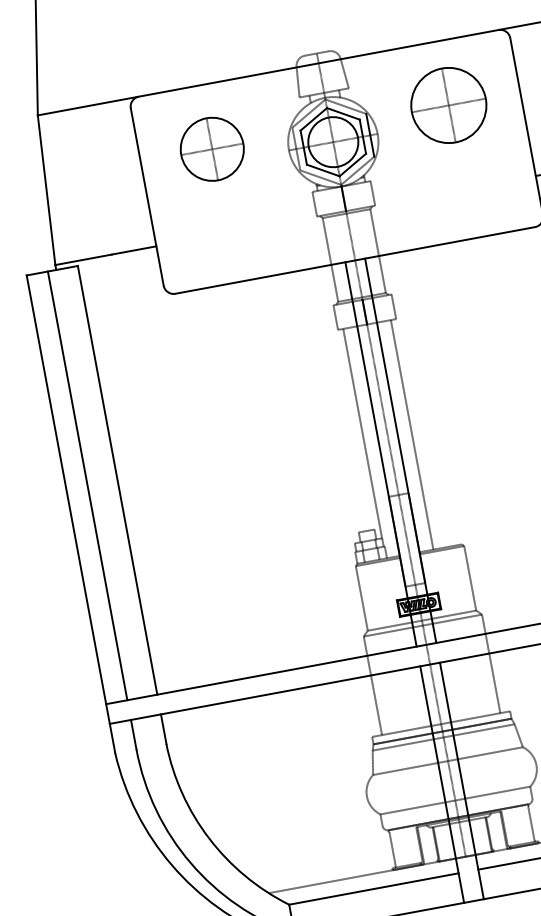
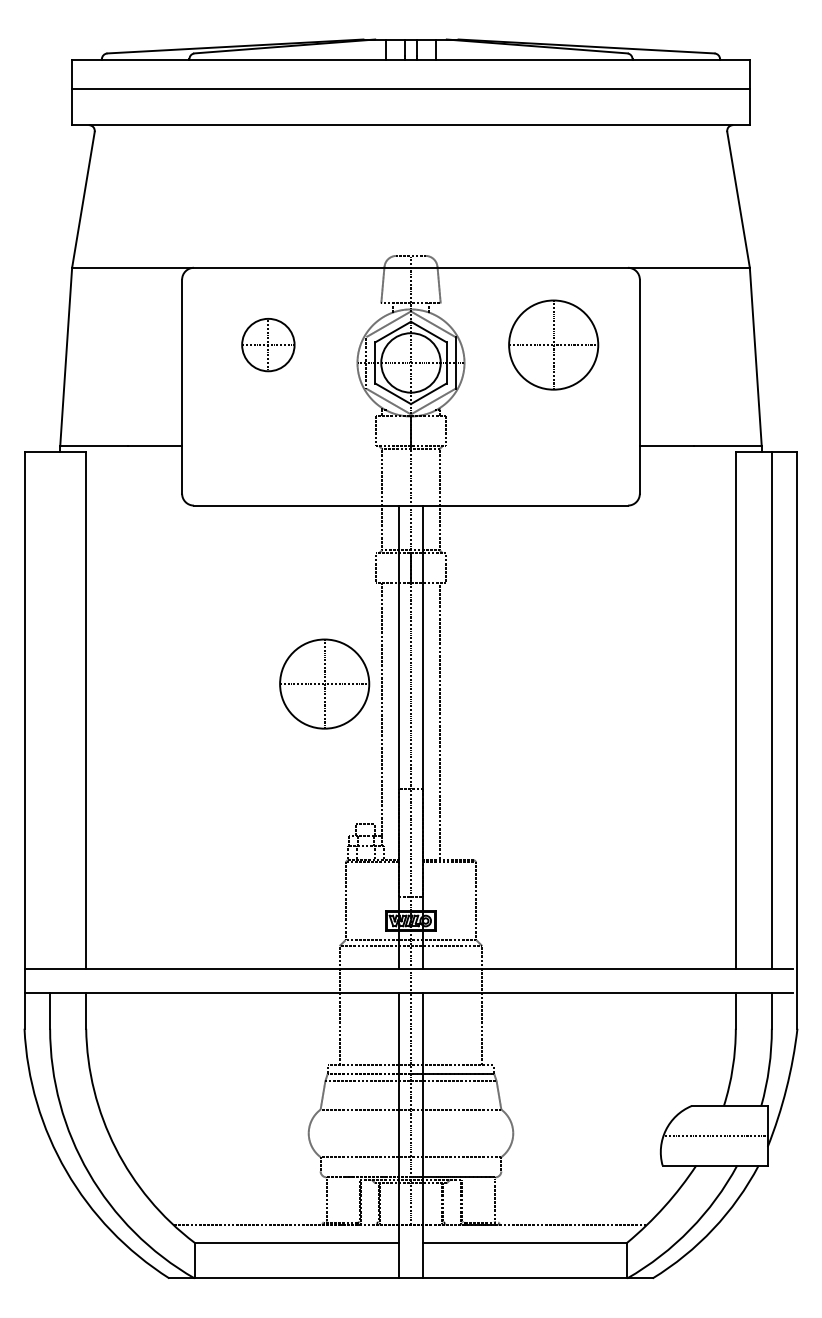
part: (212, 148) -> (268, 344), size x0.7
part: (310, 421) -> (324, 683), added
line: (87, 485) -> (50, 710), removed

